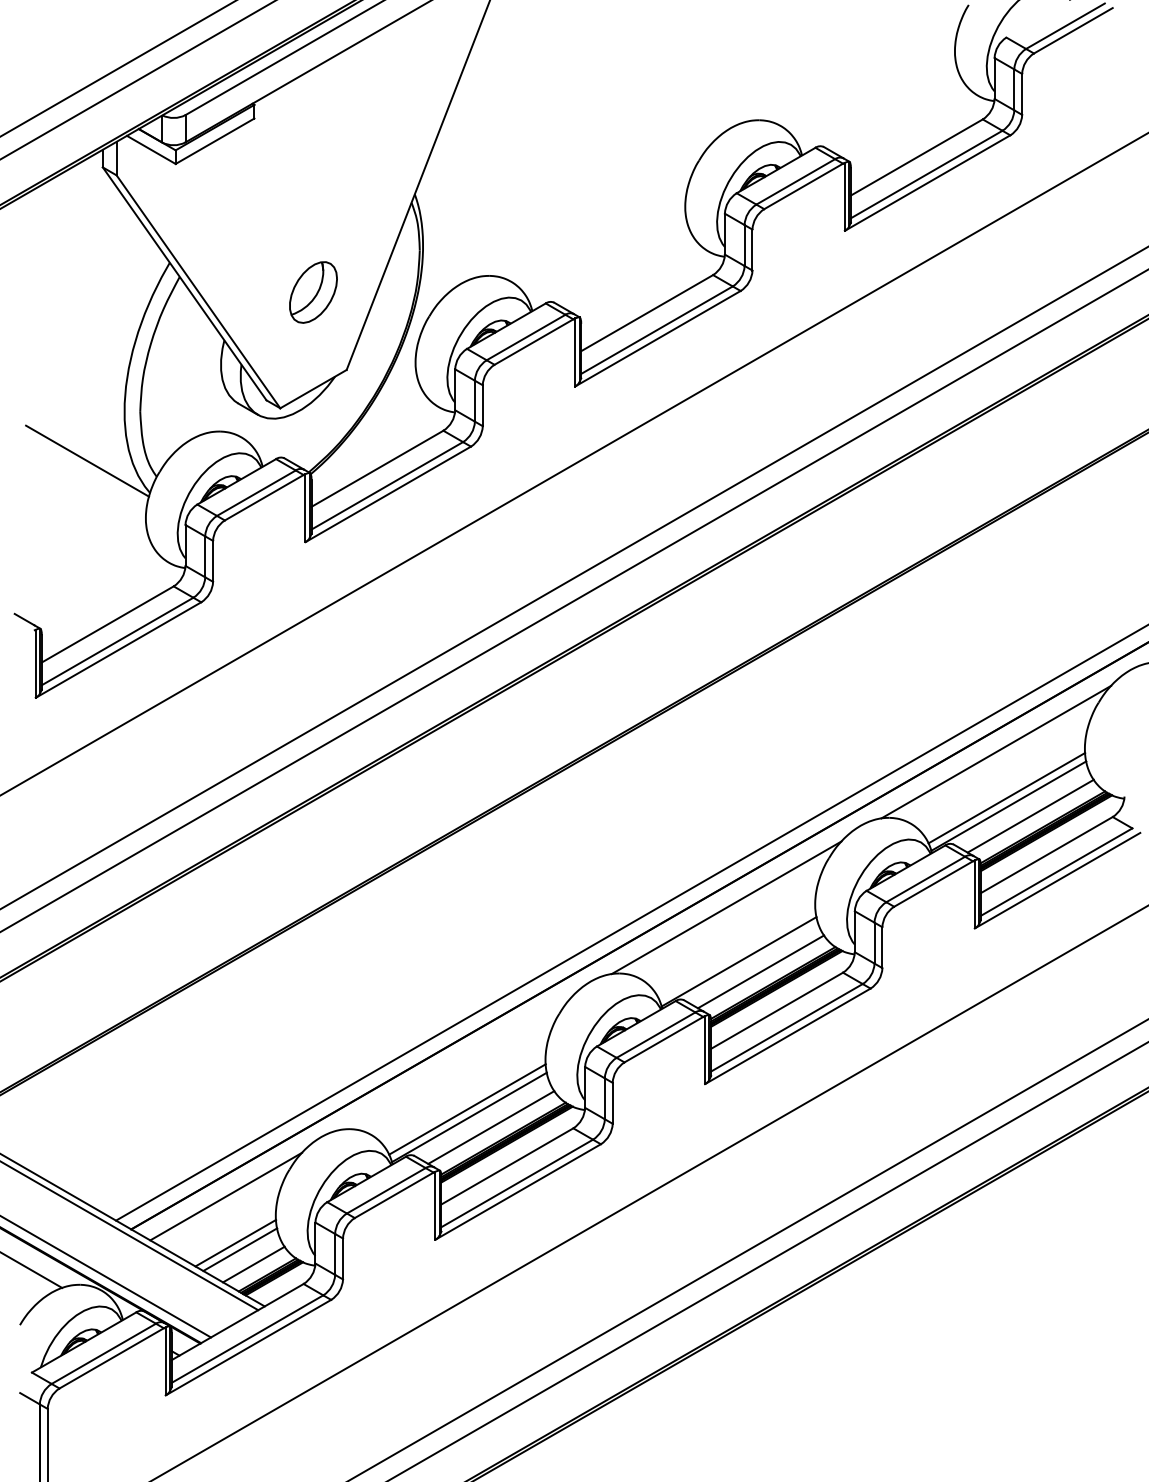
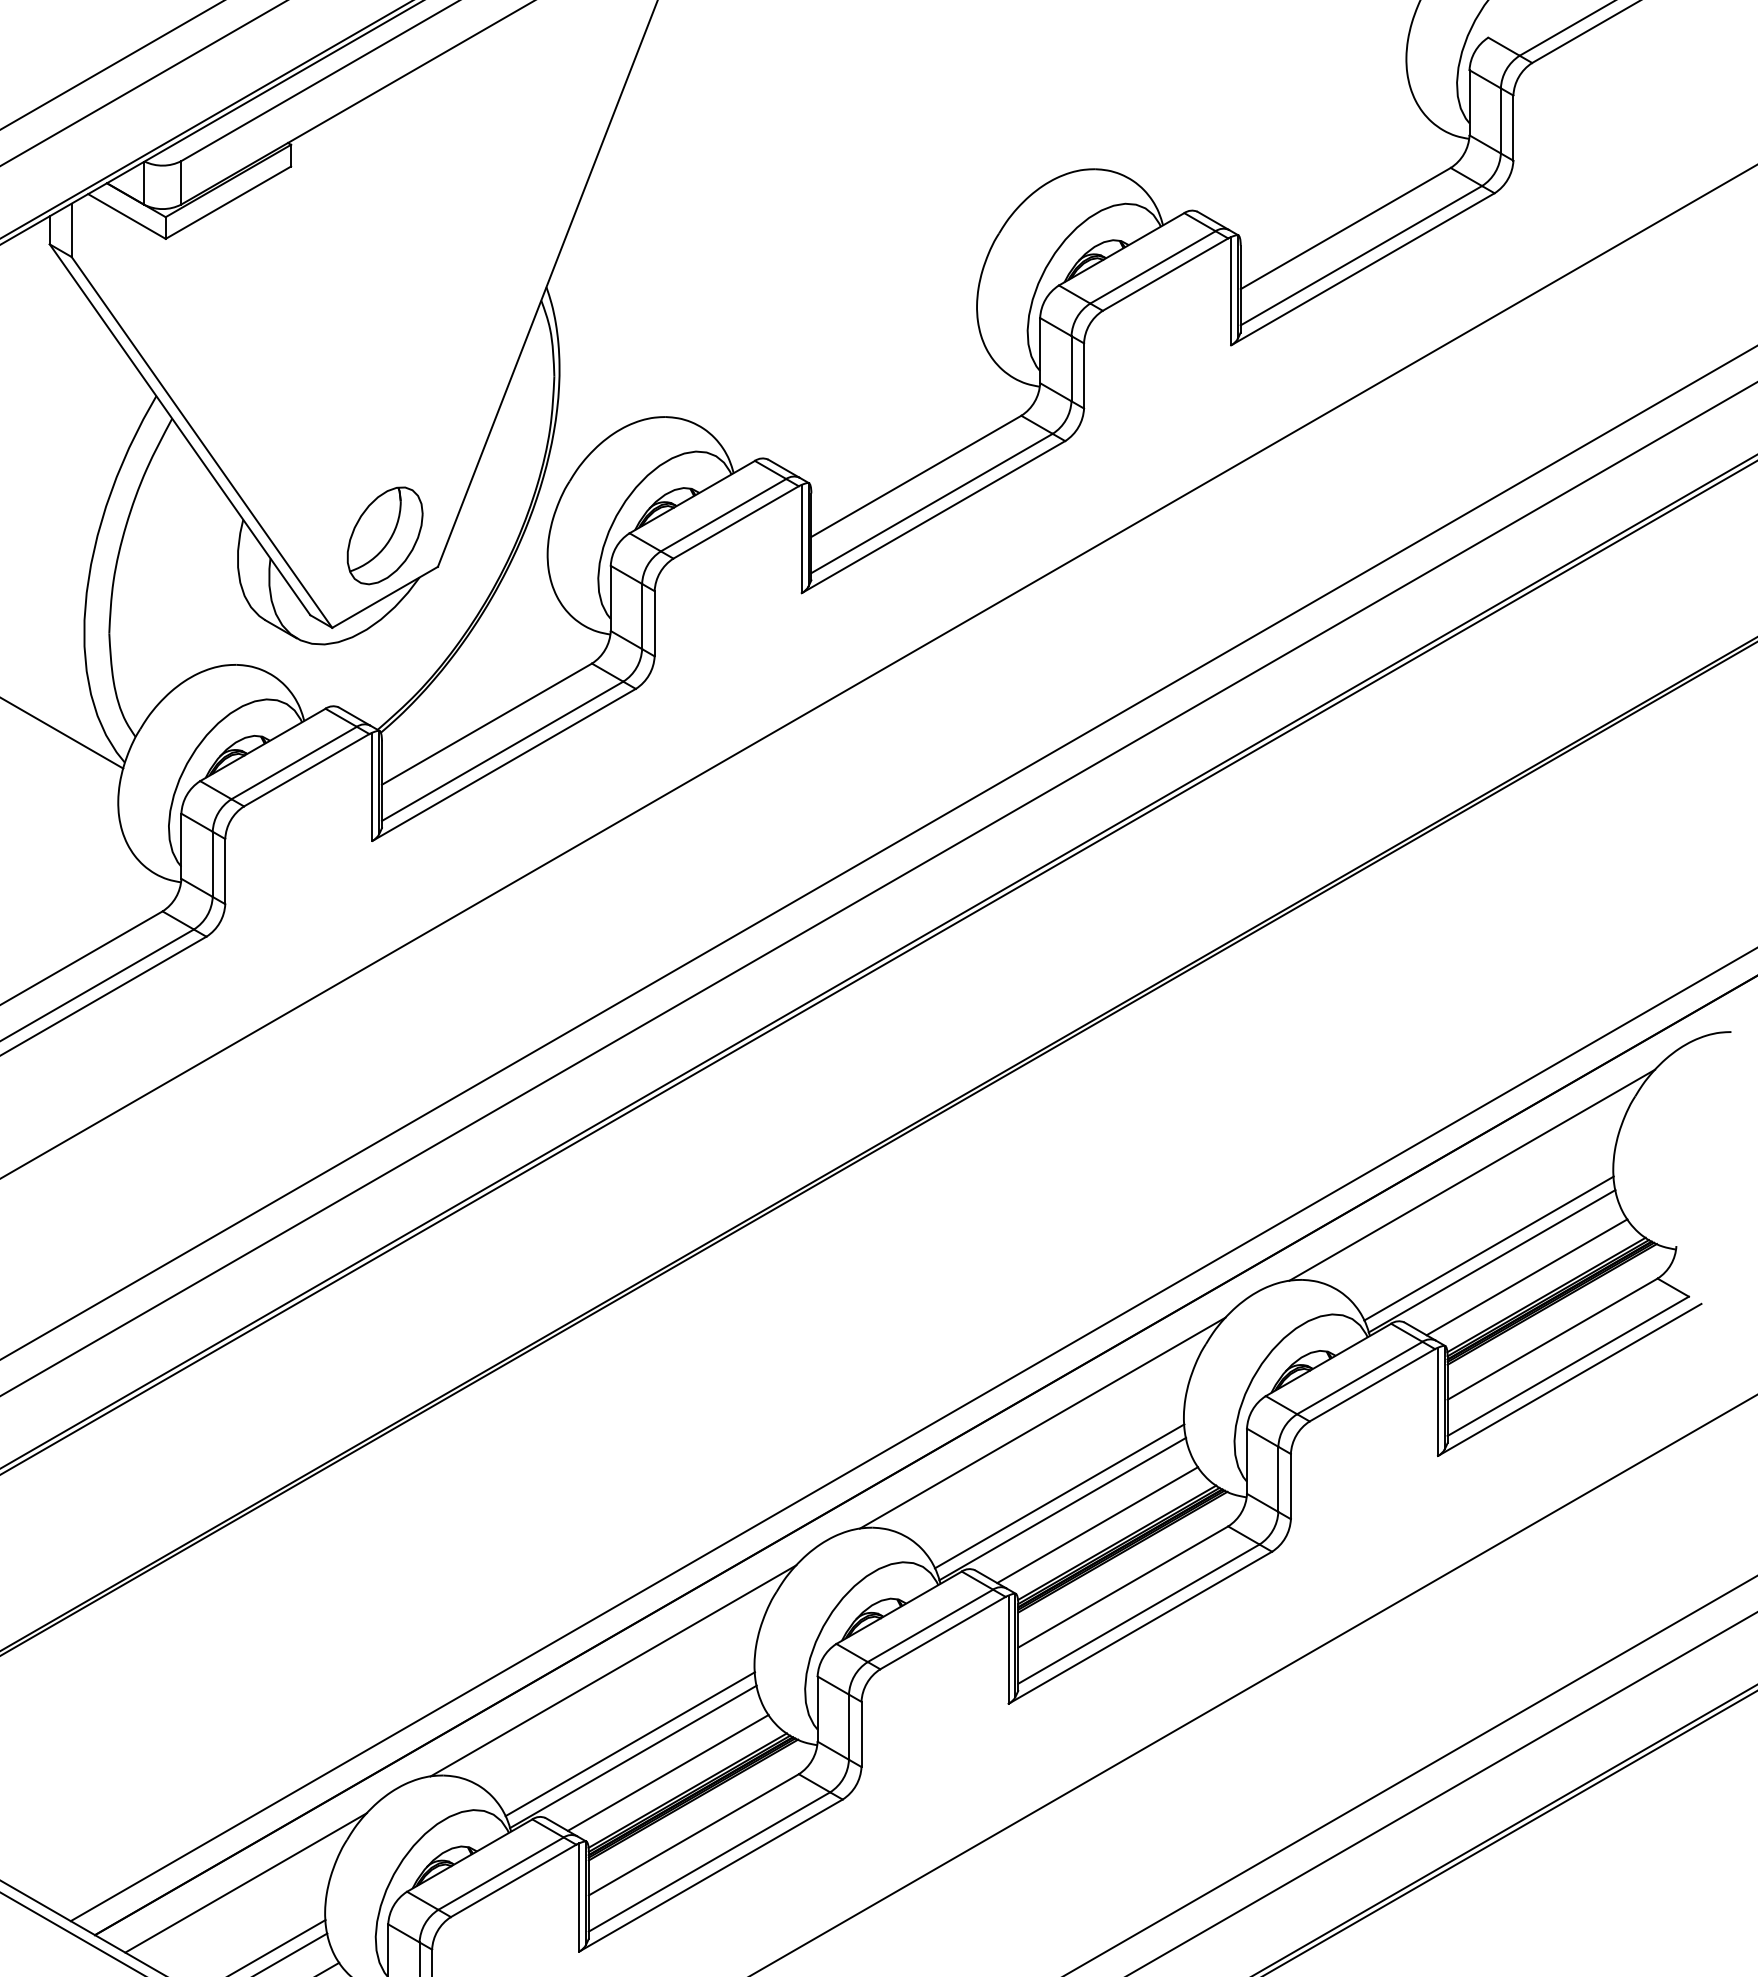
part: (313, 292) -> (385, 535), moved
line: (736, 953) -> (1058, 1495), added
line: (456, 1063) -> (612, 1671), added

